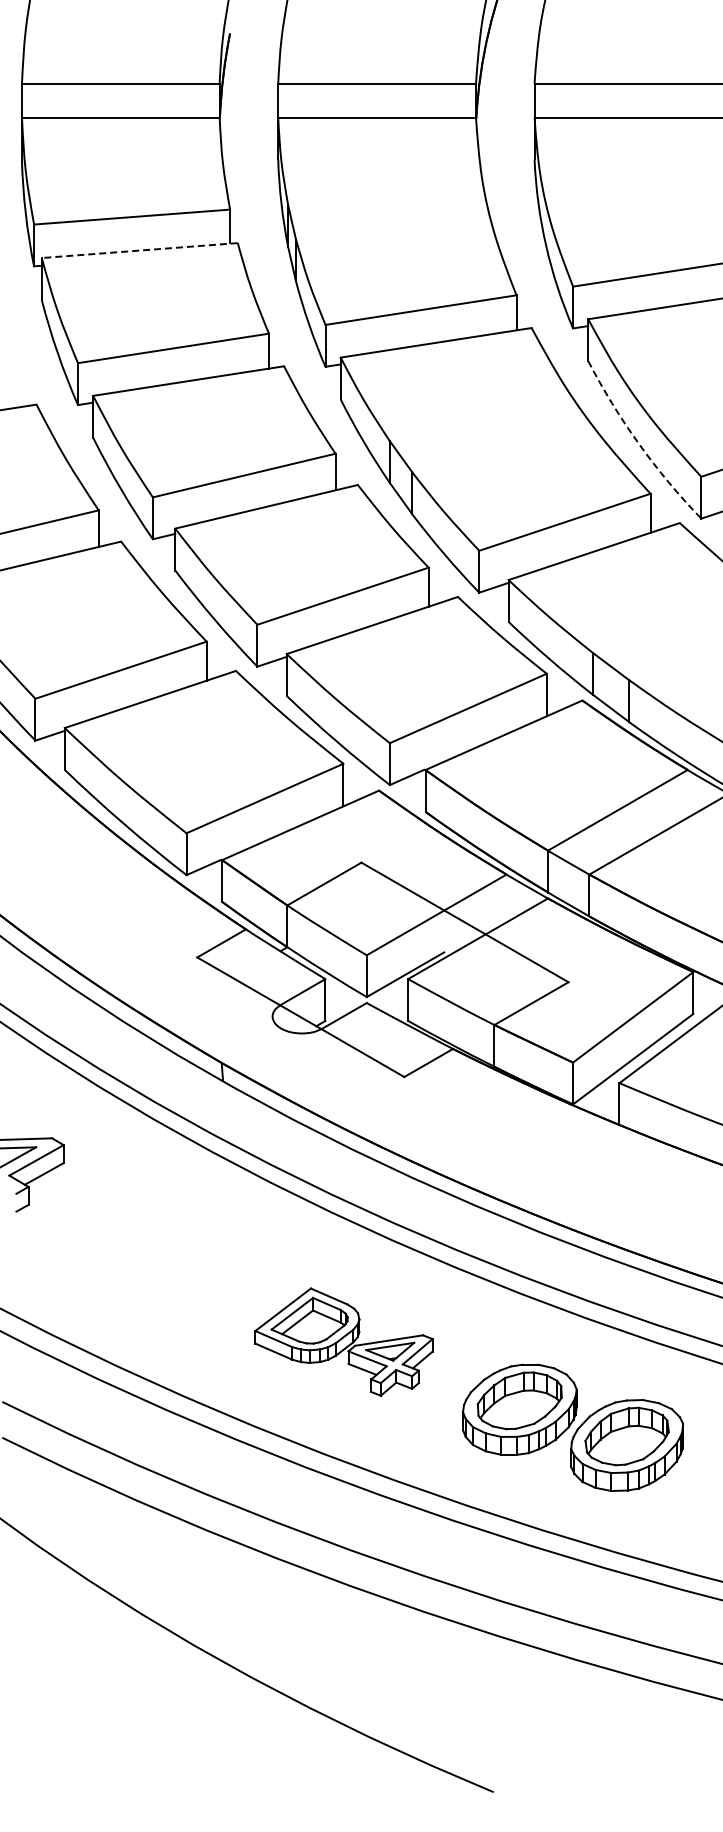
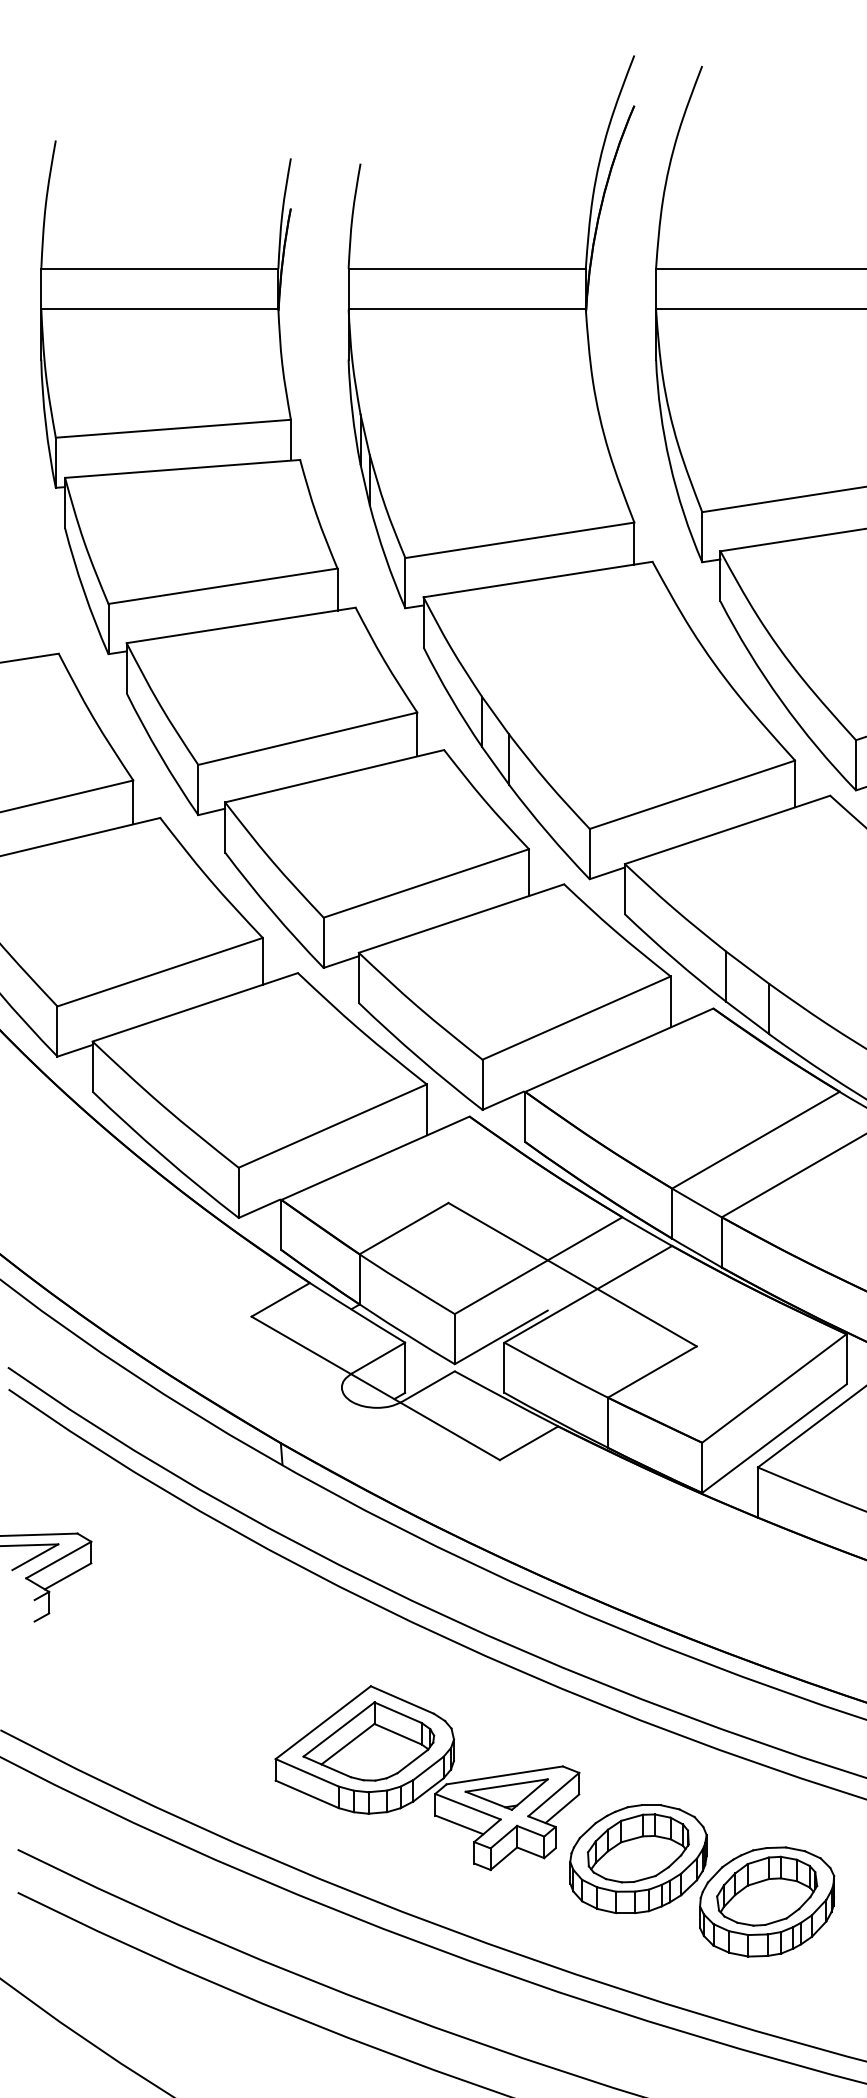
line: (139, 250) -> (182, 468), dashed -> solid
arc: (639, 444) -> (781, 701), dashed -> solid
part: (343, 1341) -> (426, 1777), size x1.43

